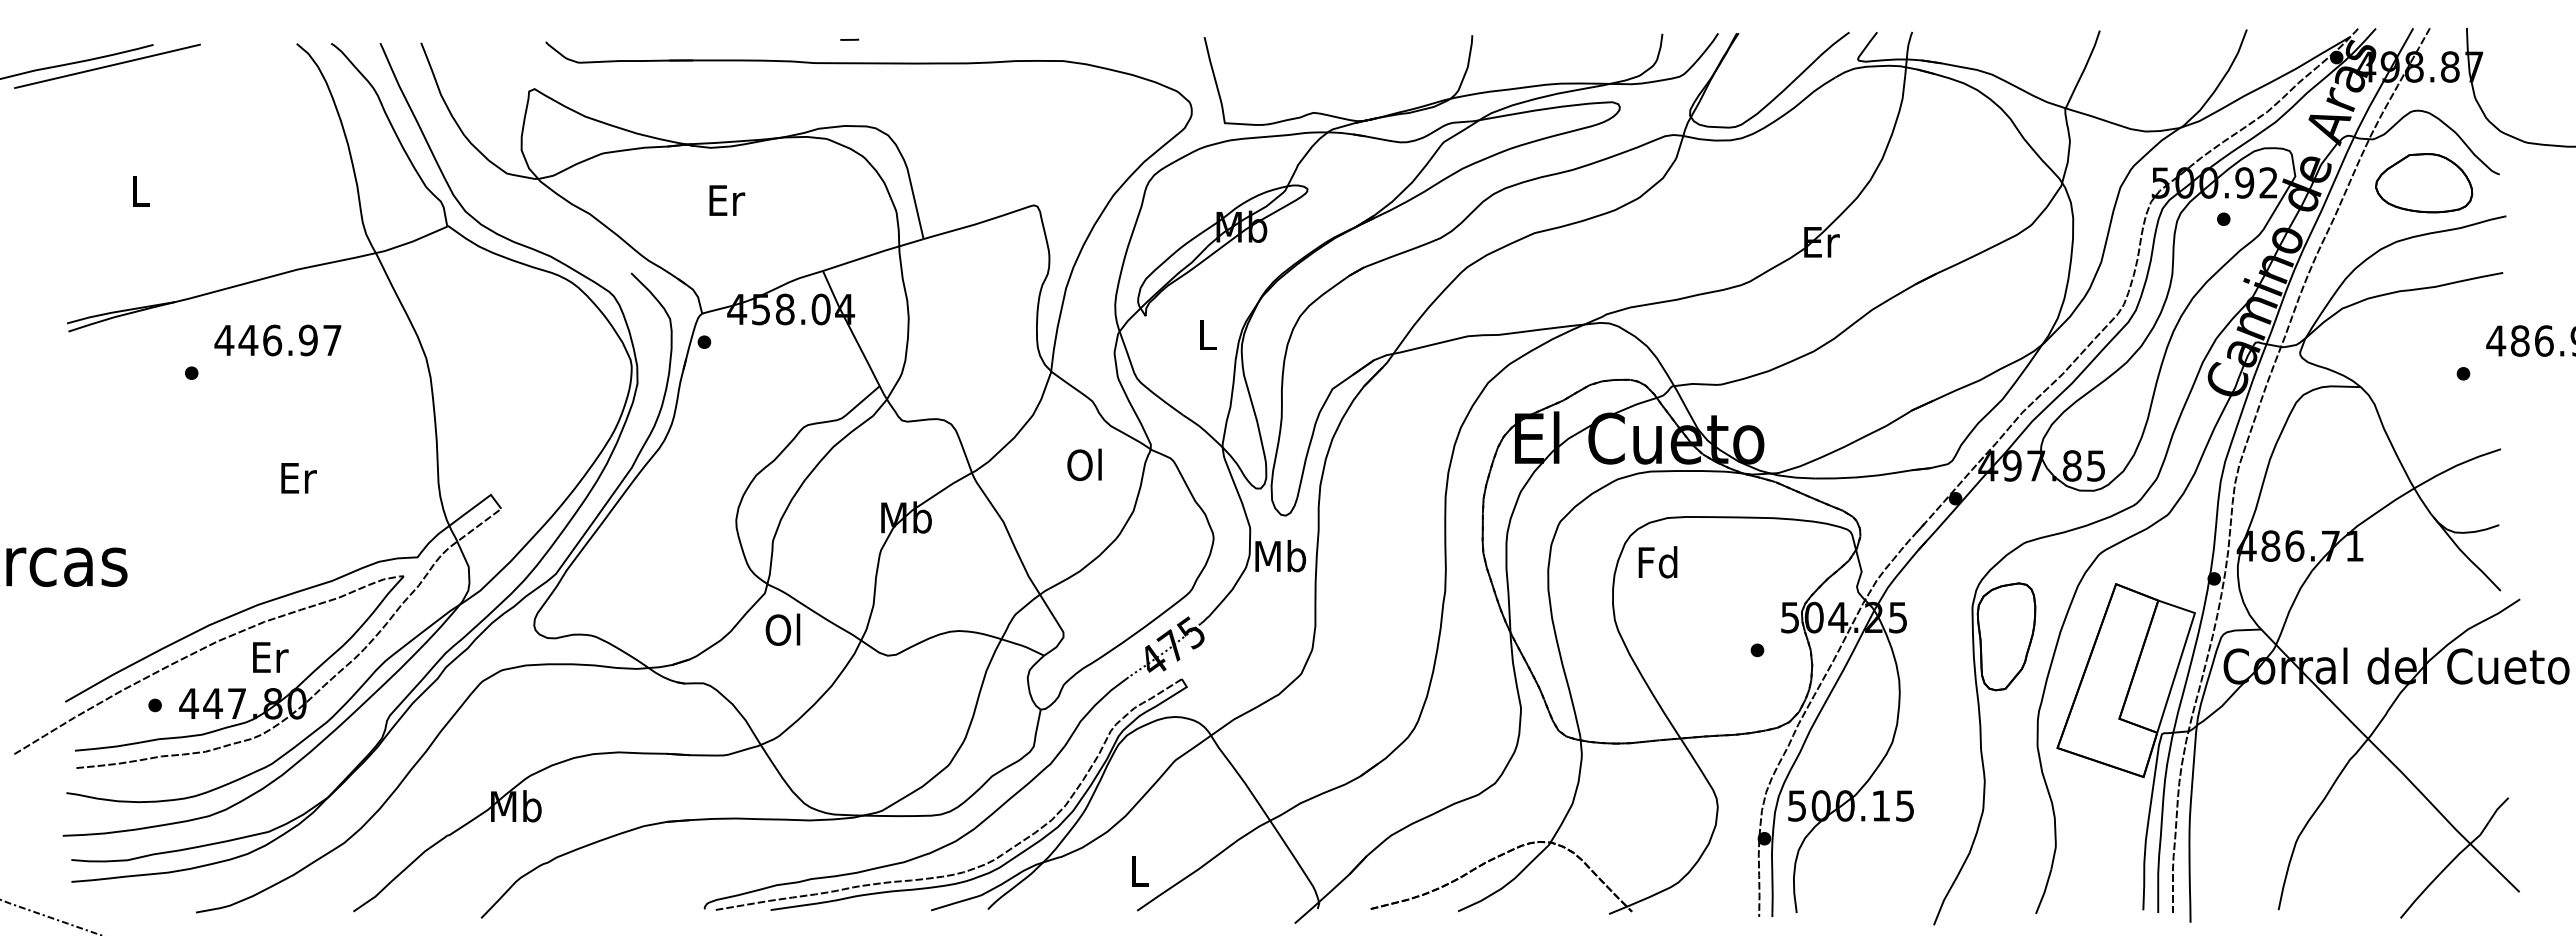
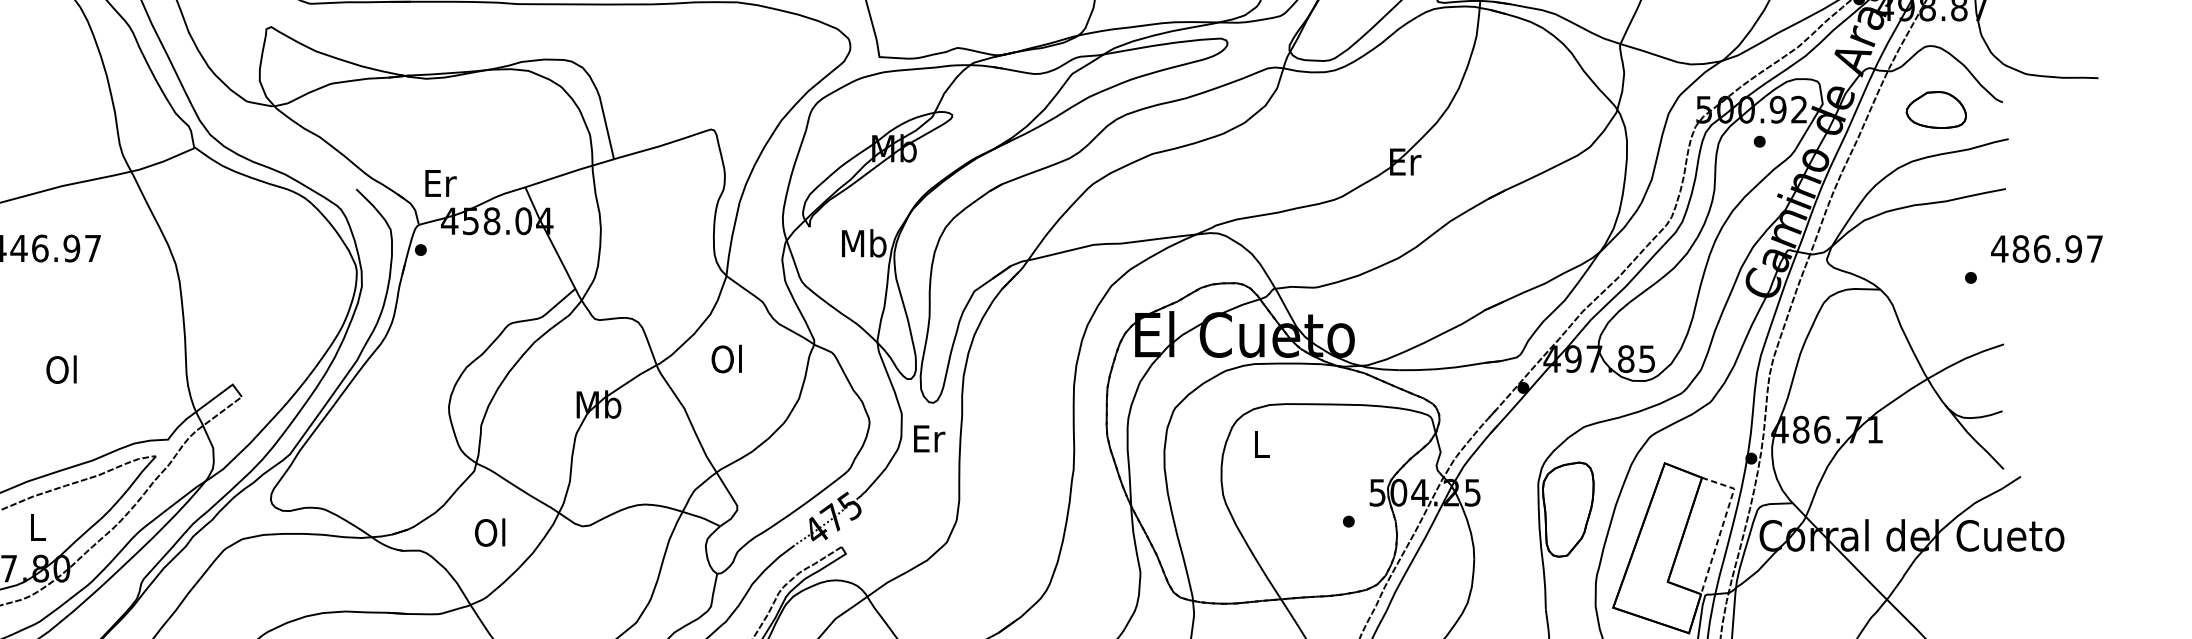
part: (2424, 183) -> (1936, 110), size x0.7
text: (727, 200) -> (441, 183), moved
text: (1207, 334) -> (864, 243), L -> Mb
text: (1084, 464) -> (726, 358), moved
text: (297, 477) -> (62, 369), Er -> Ol
text: (1280, 556) -> (928, 438), Mb -> Er
text: (1657, 562) -> (1260, 444), Fd -> L
text: (782, 629) -> (489, 532), moved
line: (2182, 653) -> (1723, 524), solid -> dashed
text: (270, 657) -> (38, 527), Er -> L

